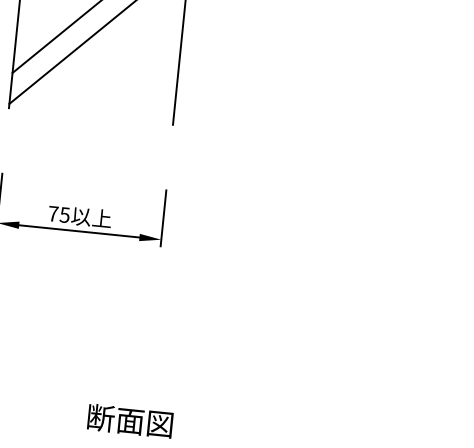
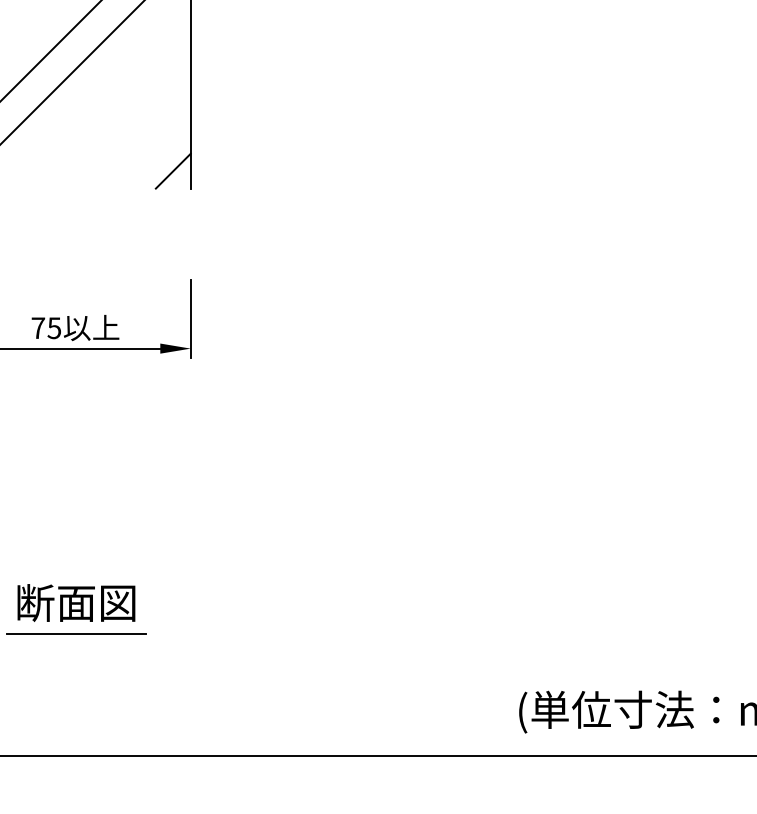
line: (161, 110) -> (172, 170), added
text: (130, 420) -> (76, 602), moved
line: (58, 436) -> (76, 634), added

